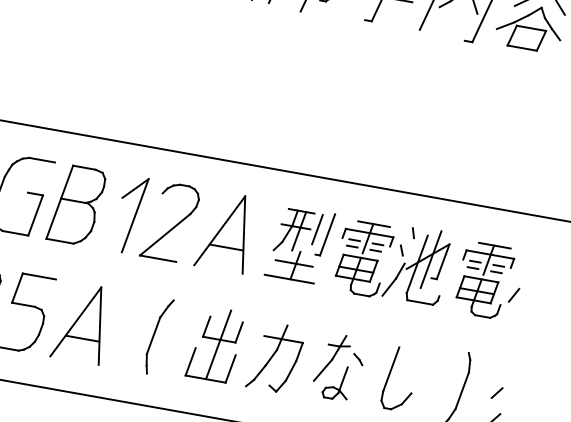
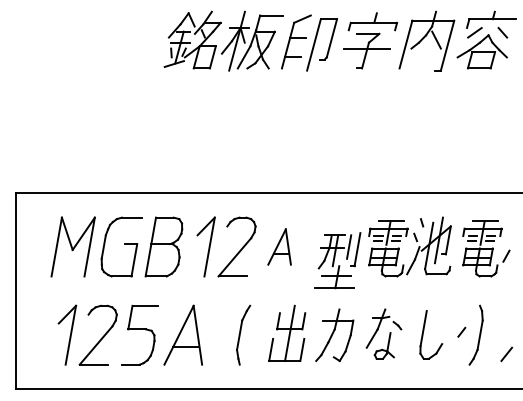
part: (225, 230) -> (279, 246), size x0.6
part: (299, 244) -> (337, 260), moved
line: (496, 391) -> (461, 331), moved

